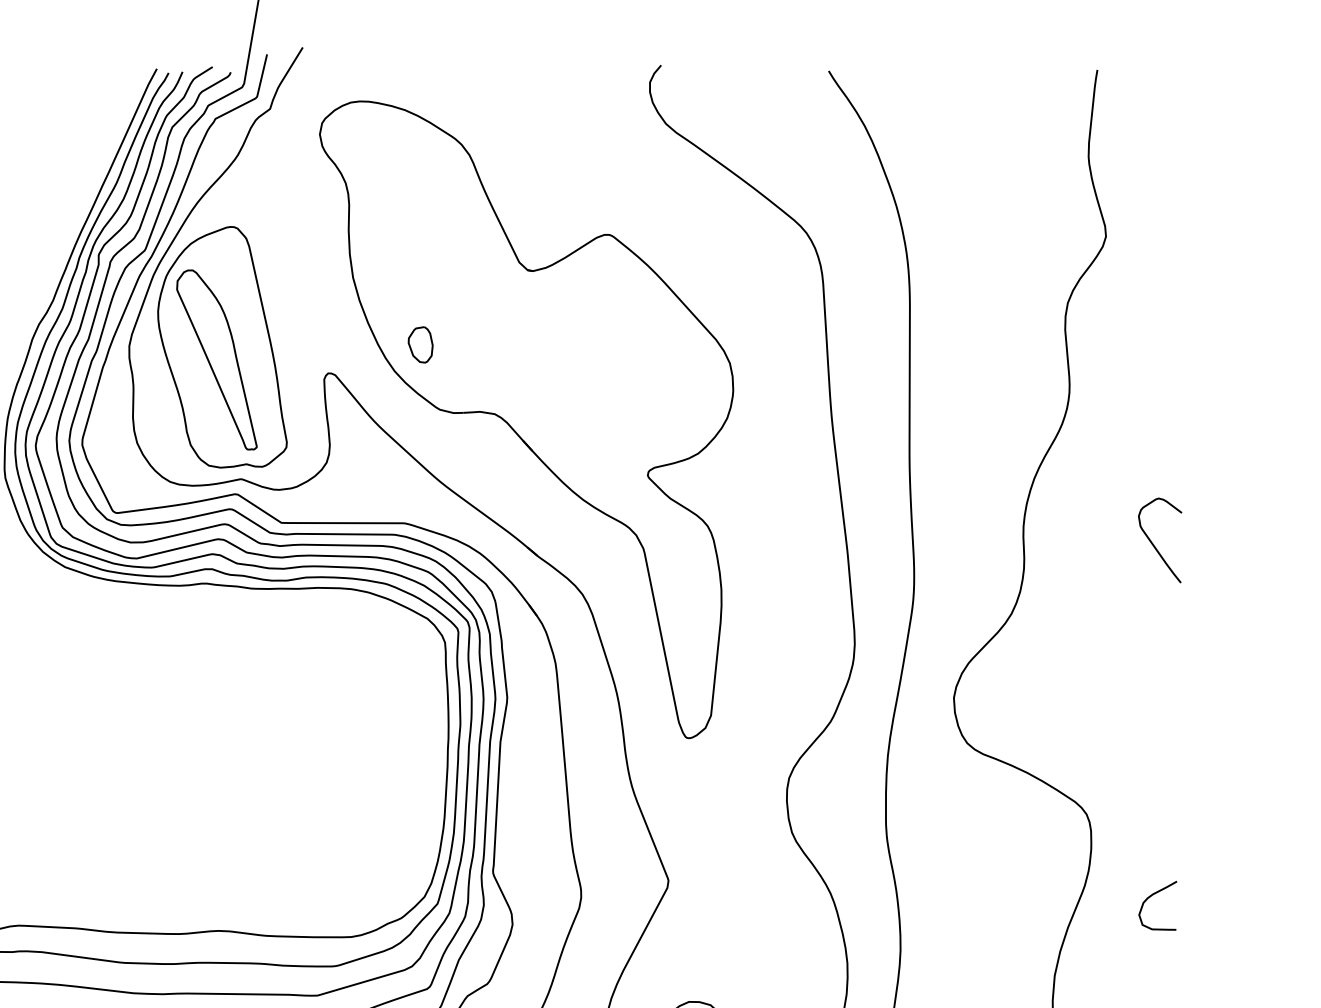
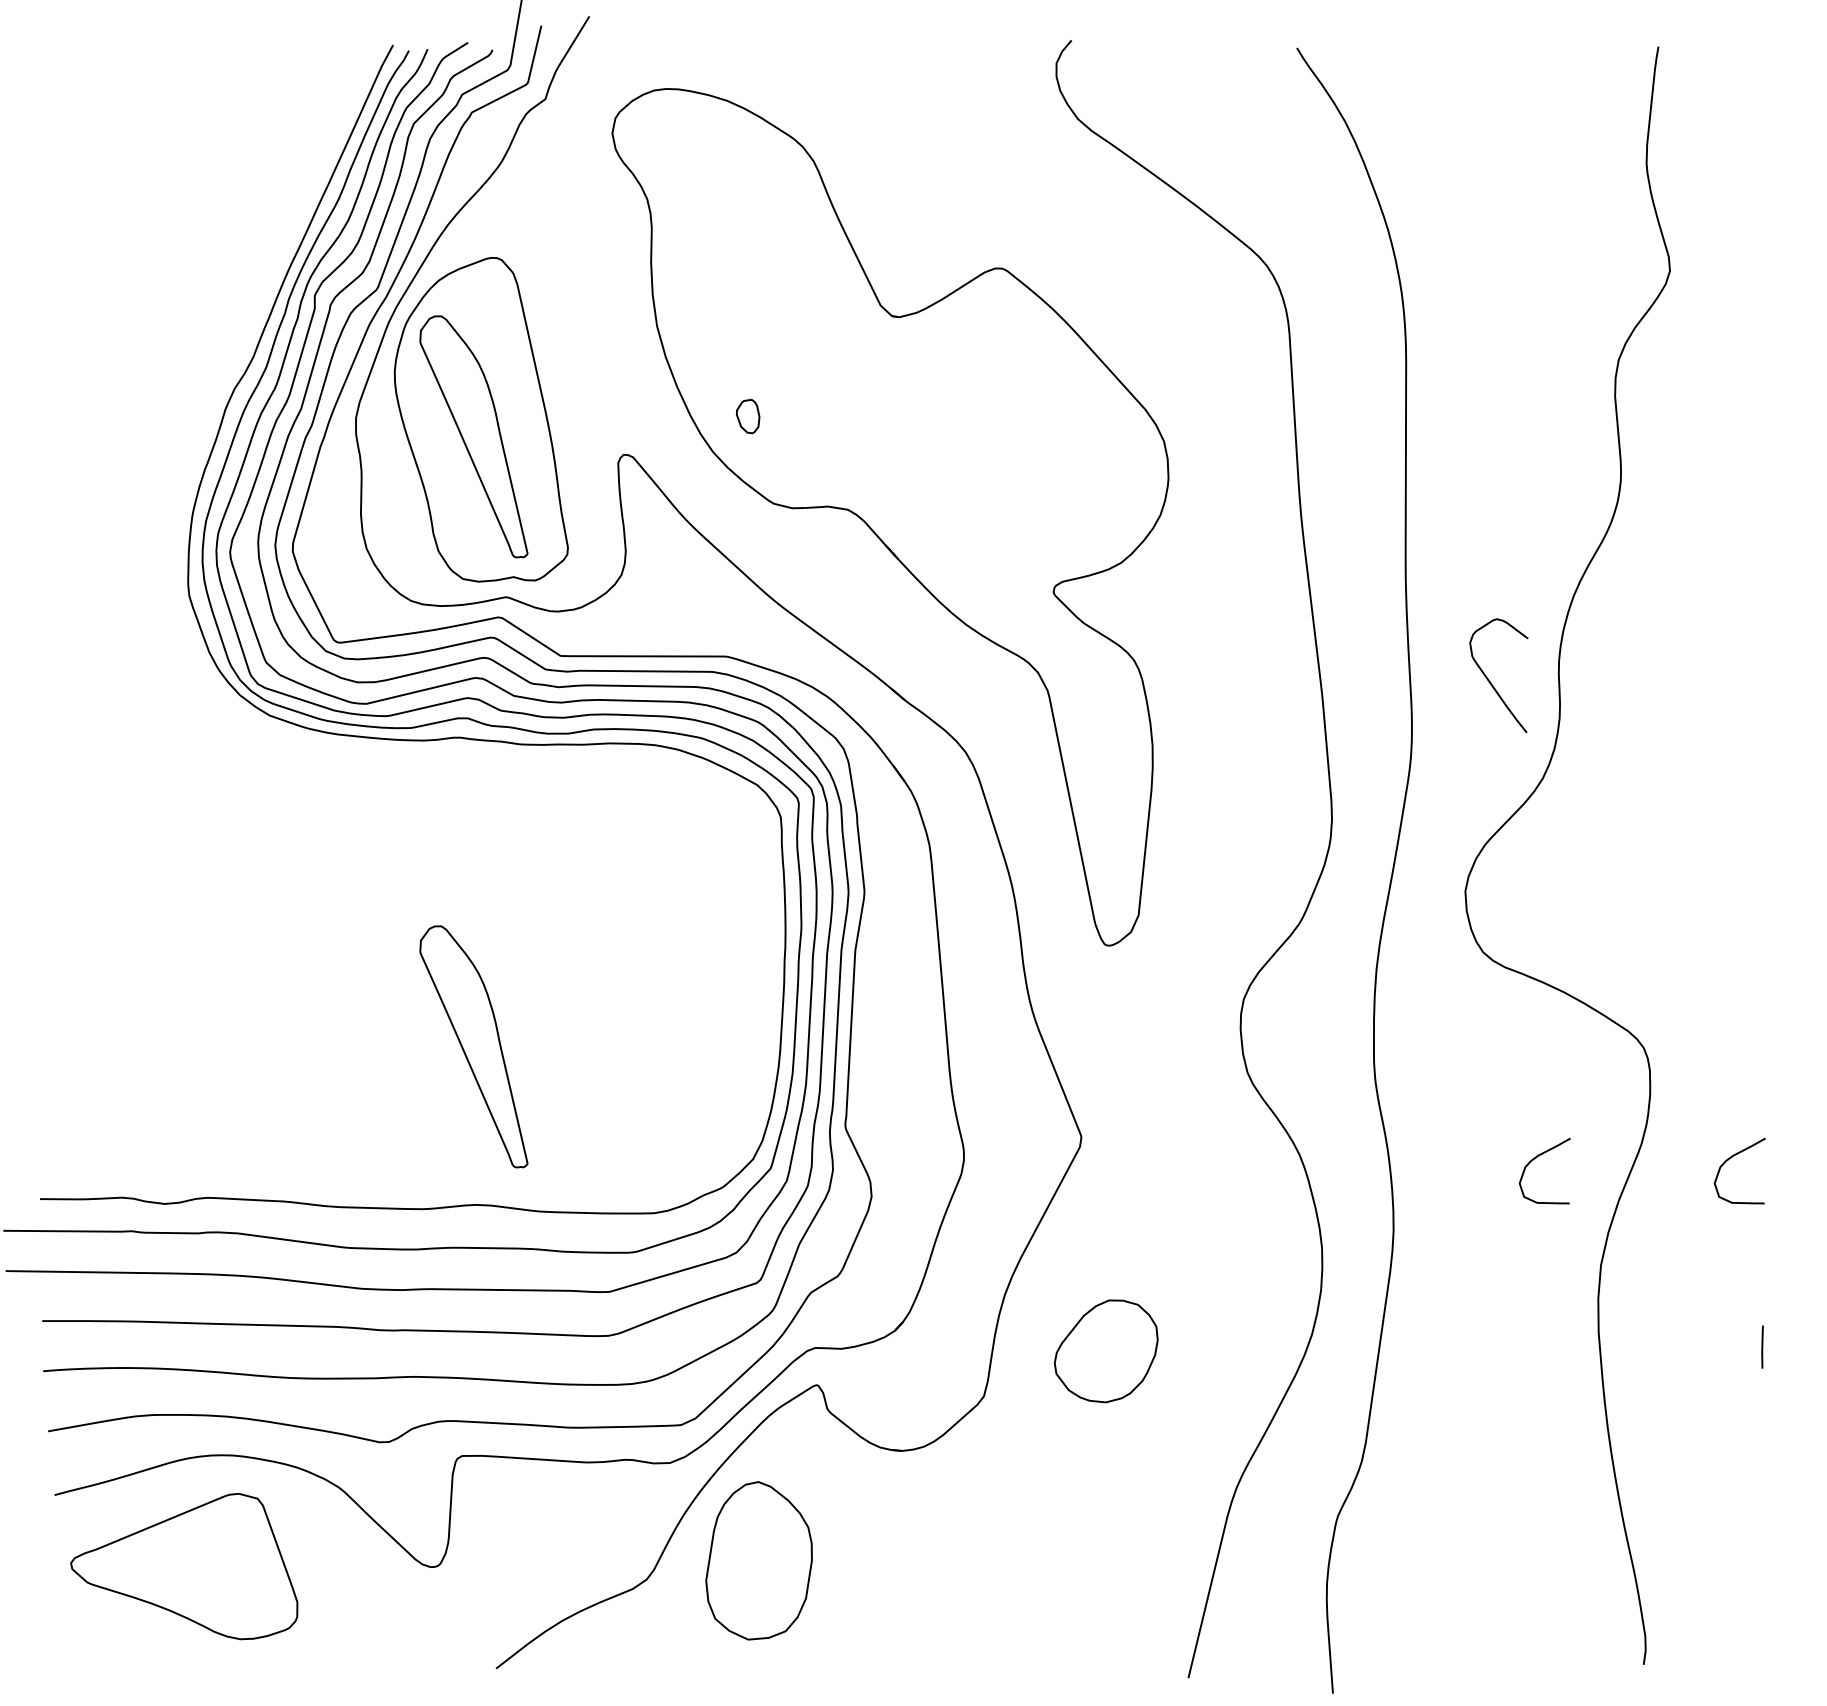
part: (421, 344) -> (748, 416), size x0.7
curve: (1154, 545) -> (1491, 682), moved
part: (216, 813) -> (473, 1046), added
curve: (1006, 896) -> (1536, 1158), added

